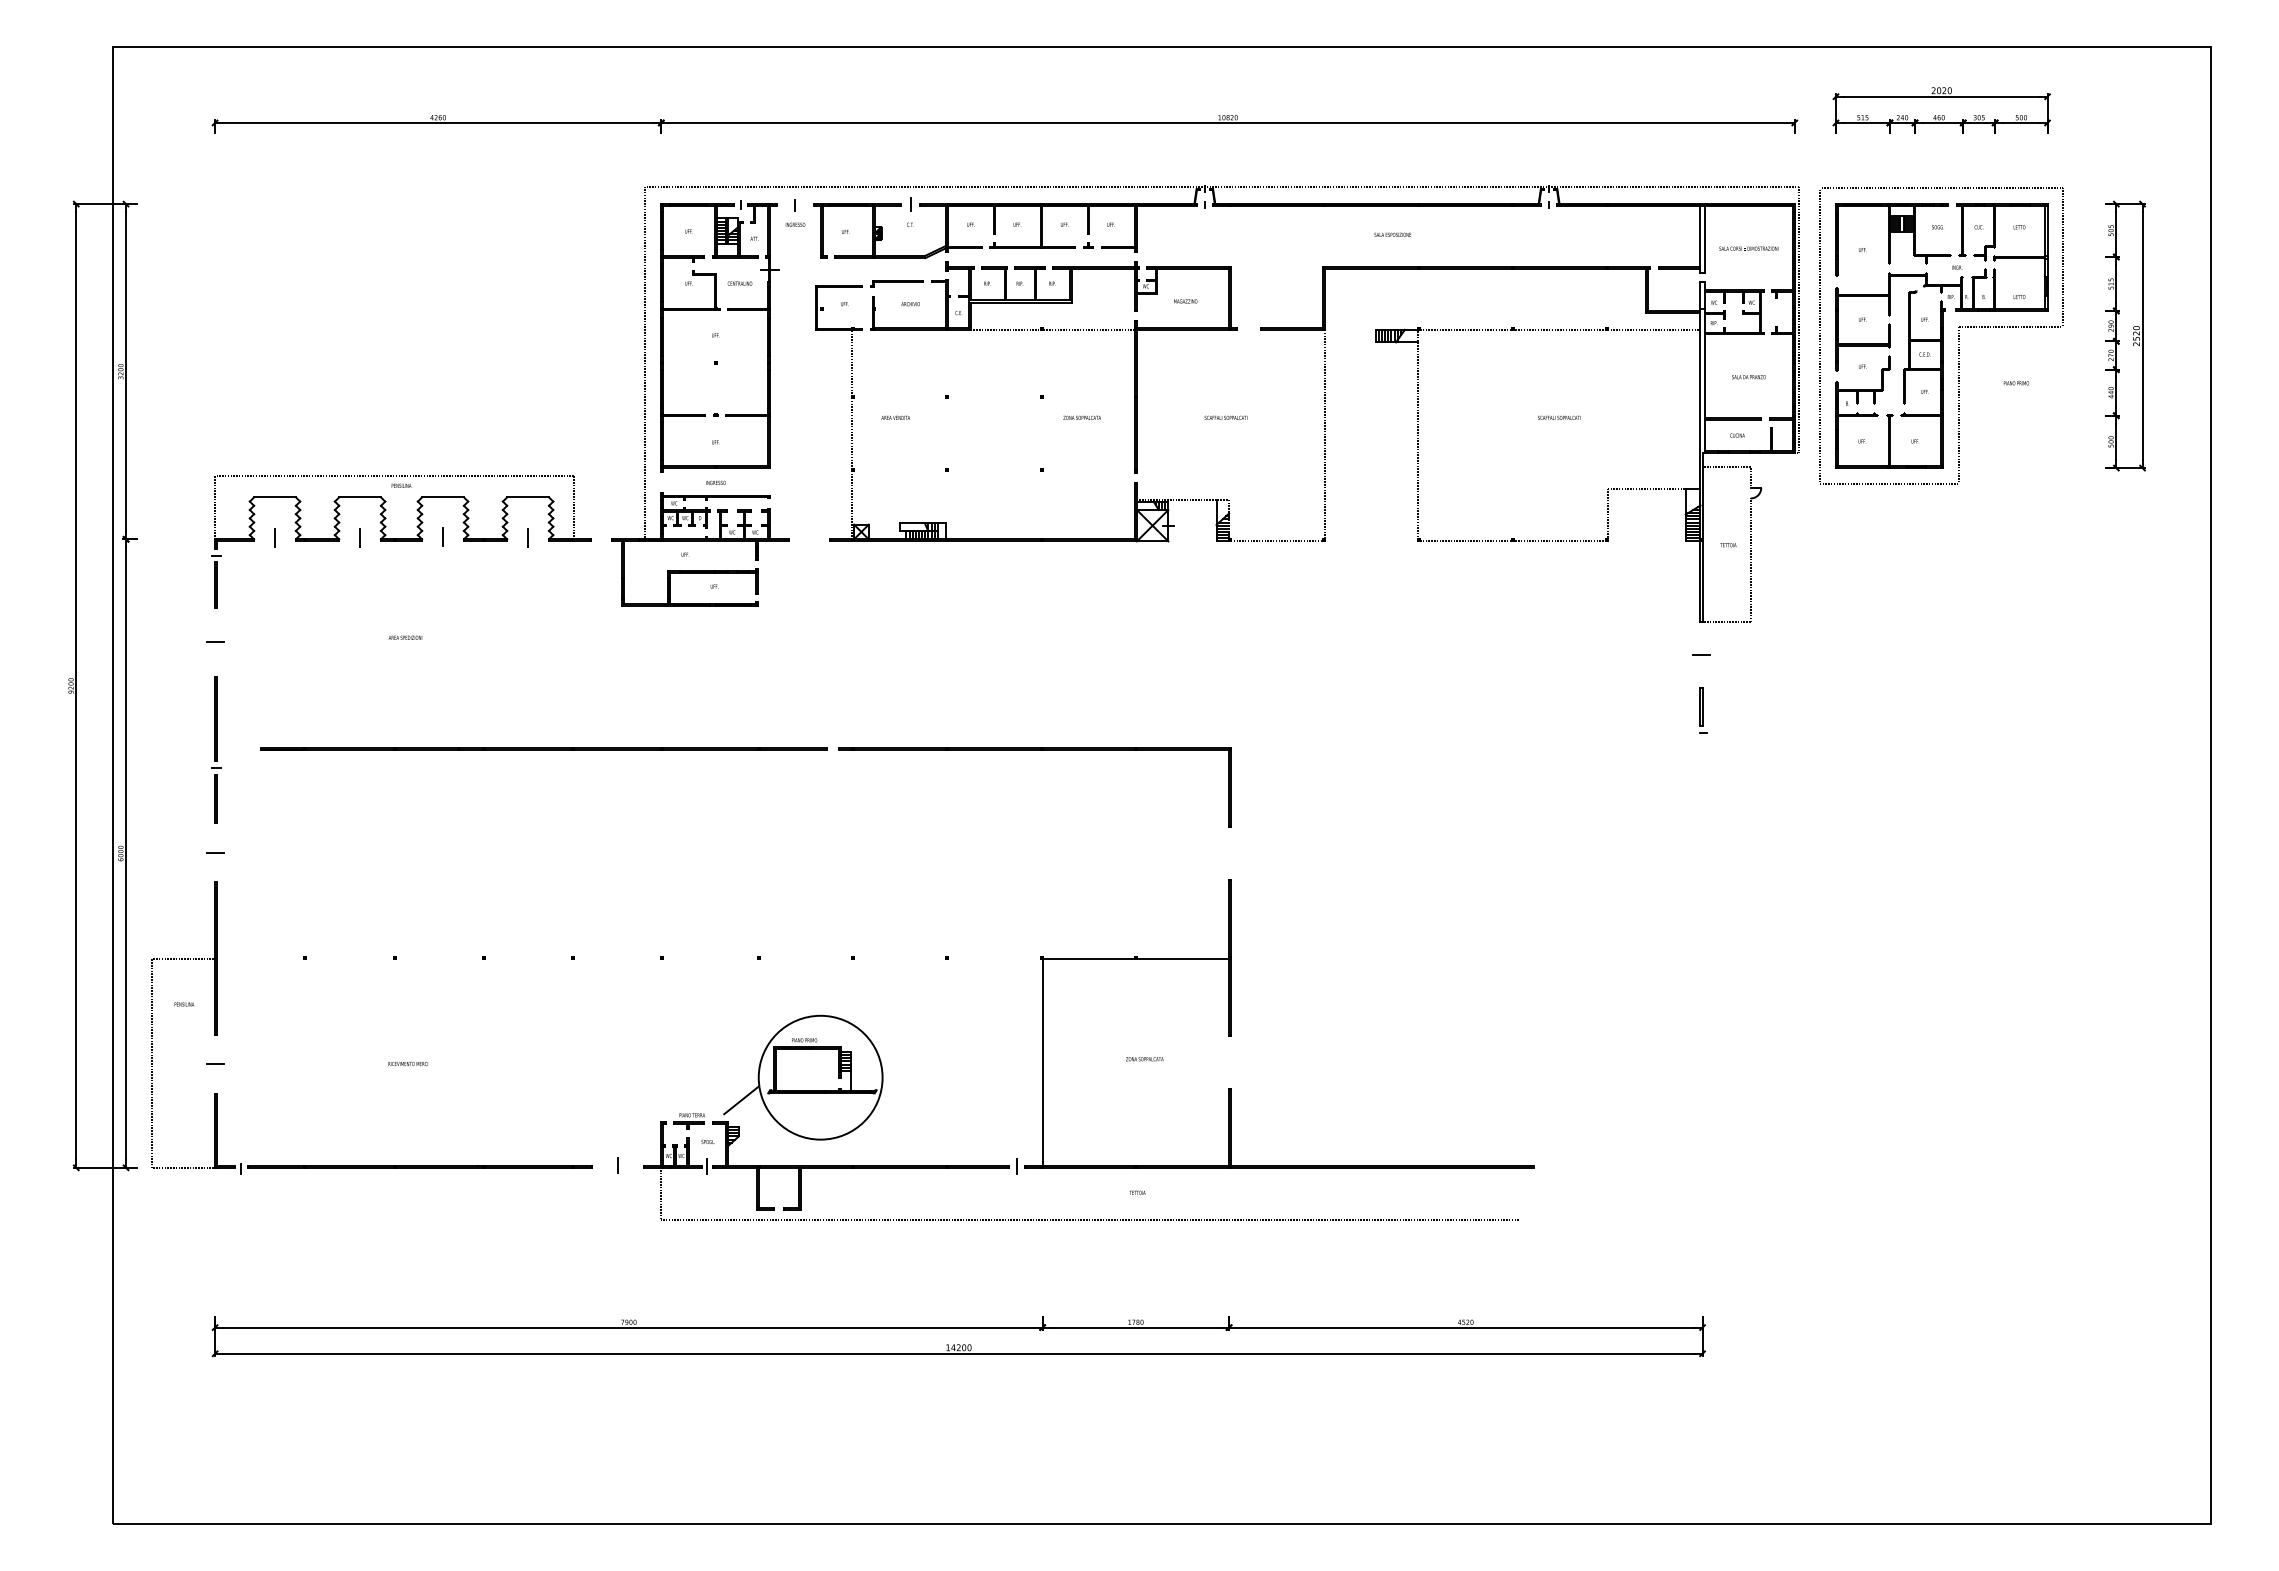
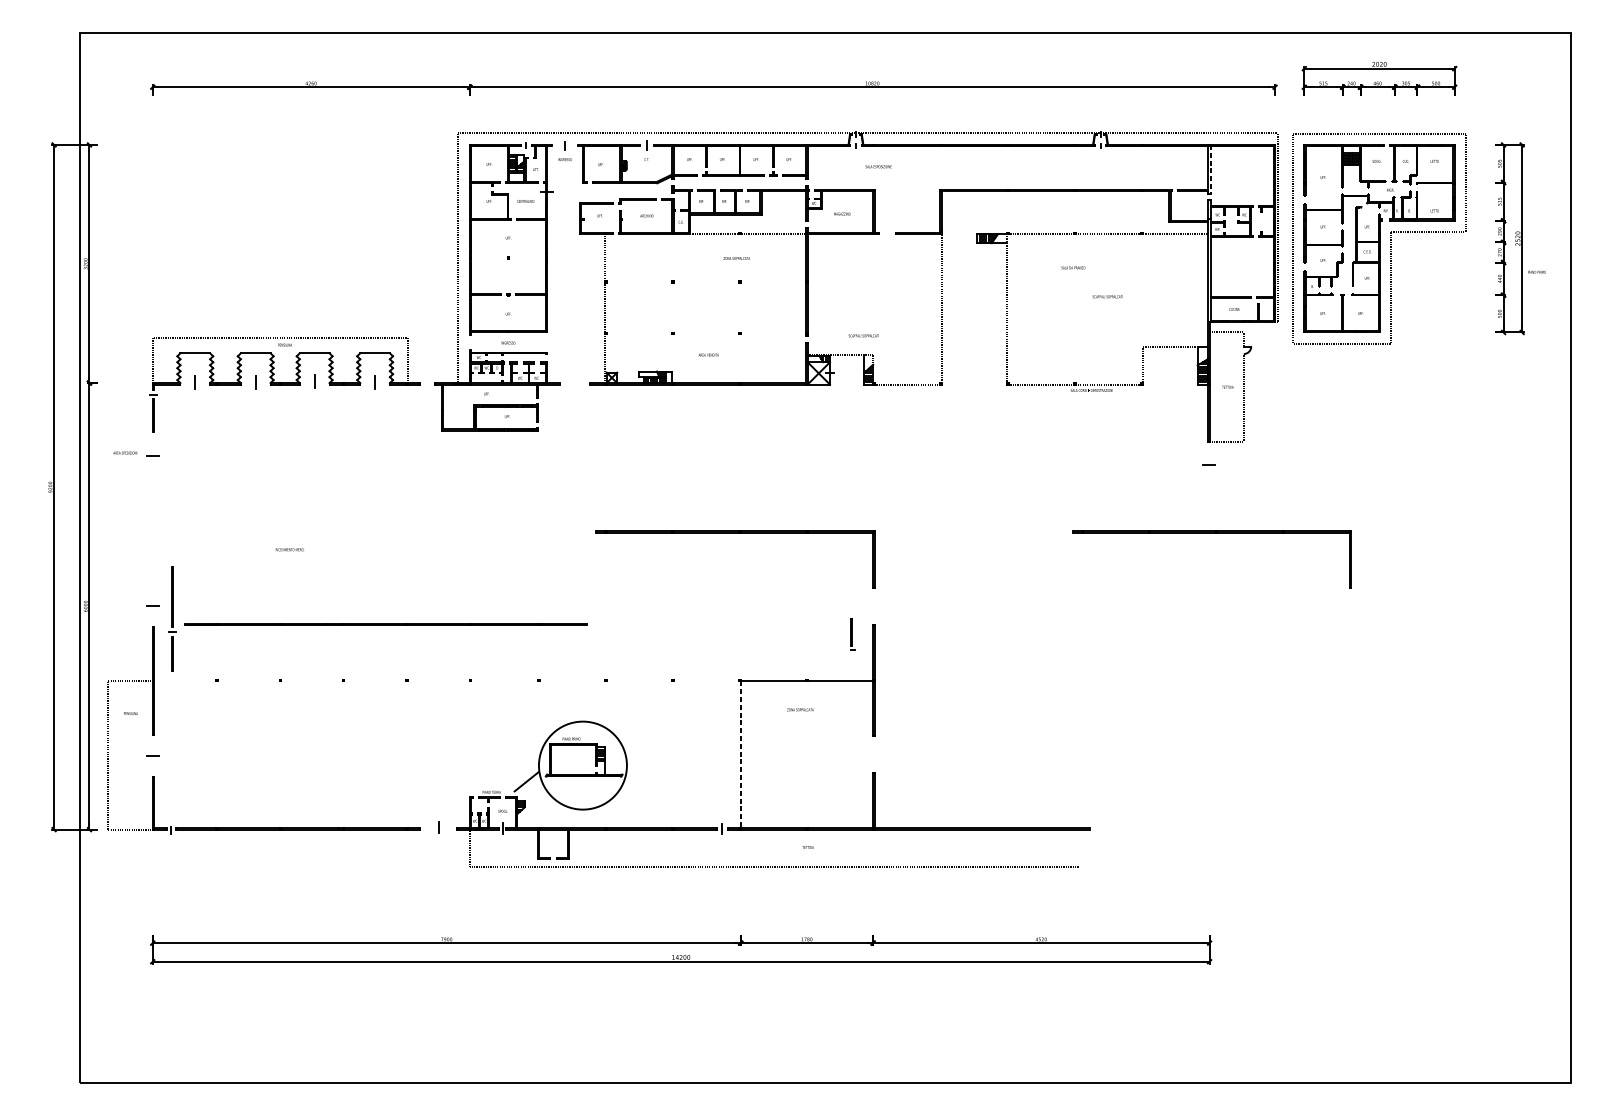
text: (1392, 234) -> (878, 166), moved
line: (1704, 238) -> (1210, 169), solid -> dashed
text: (1748, 248) -> (1091, 390), moved
text: (1748, 377) -> (1073, 268), moved
text: (2016, 383) -> (1537, 272), moved
text: (895, 417) -> (708, 354), moved
text: (1081, 417) -> (736, 258), moved
text: (1225, 417) -> (863, 335), moved
text: (405, 637) -> (125, 452), moved
part: (1703, 710) -> (852, 634), moved
line: (543, 748) -> (386, 624), moved
part: (216, 749) -> (172, 618), moved
part: (1705, 750) -> (1211, 533), added
text: (1144, 1059) -> (800, 710), moved
line: (1042, 1062) -> (740, 754), solid -> dashed
text: (407, 1064) -> (289, 550), moved

